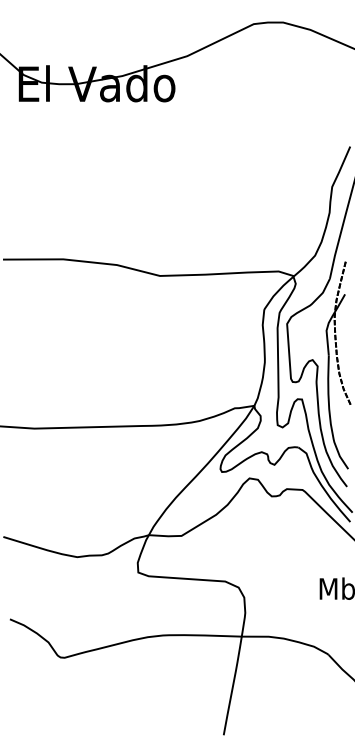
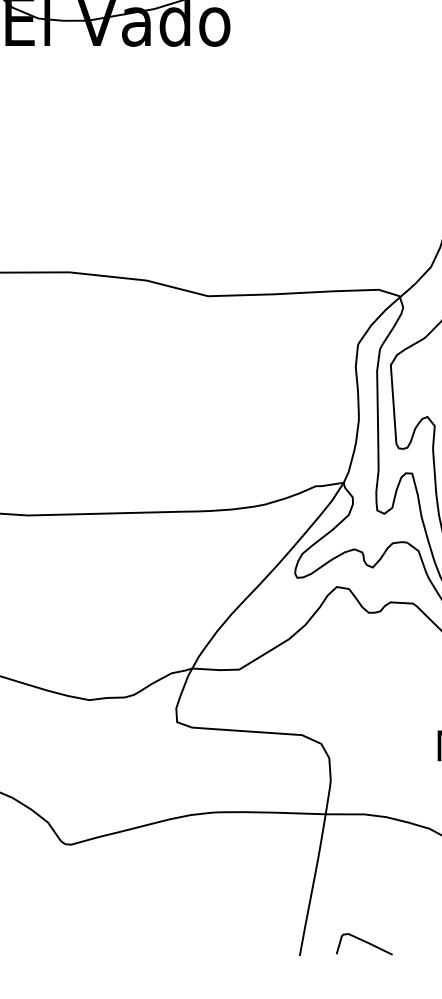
curve: (269, 726) -> (365, 943), added

